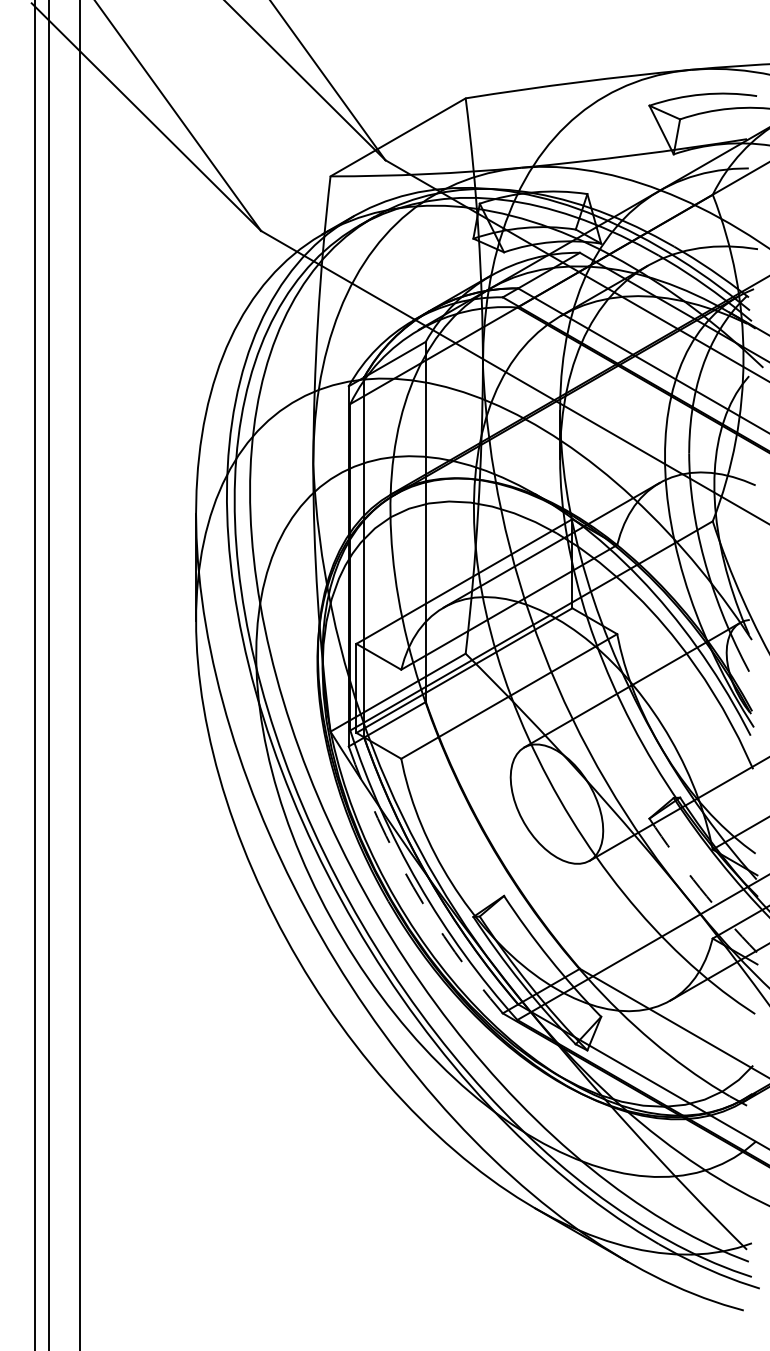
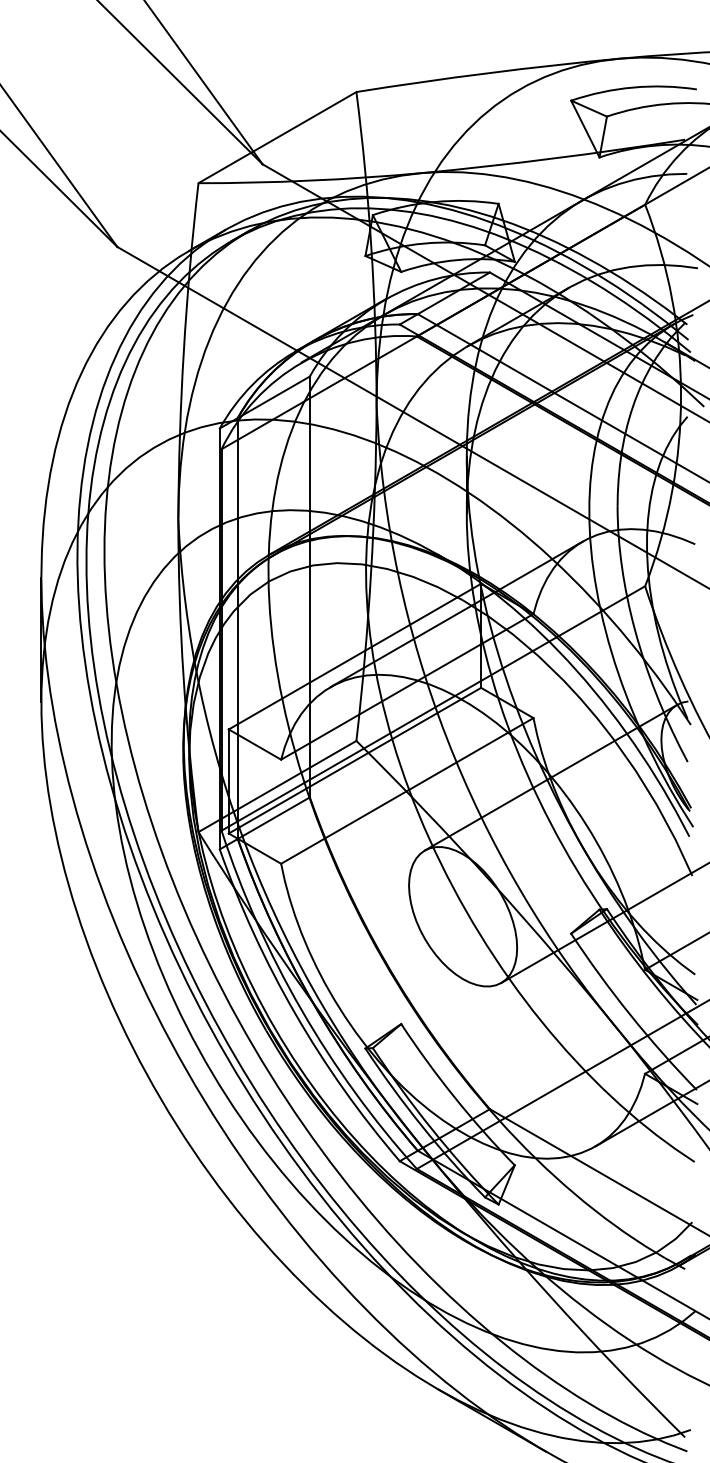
arc: (413, 887) -> (295, 1014), dashed -> solid
arc: (700, 888) -> (630, 1015), dashed -> solid

